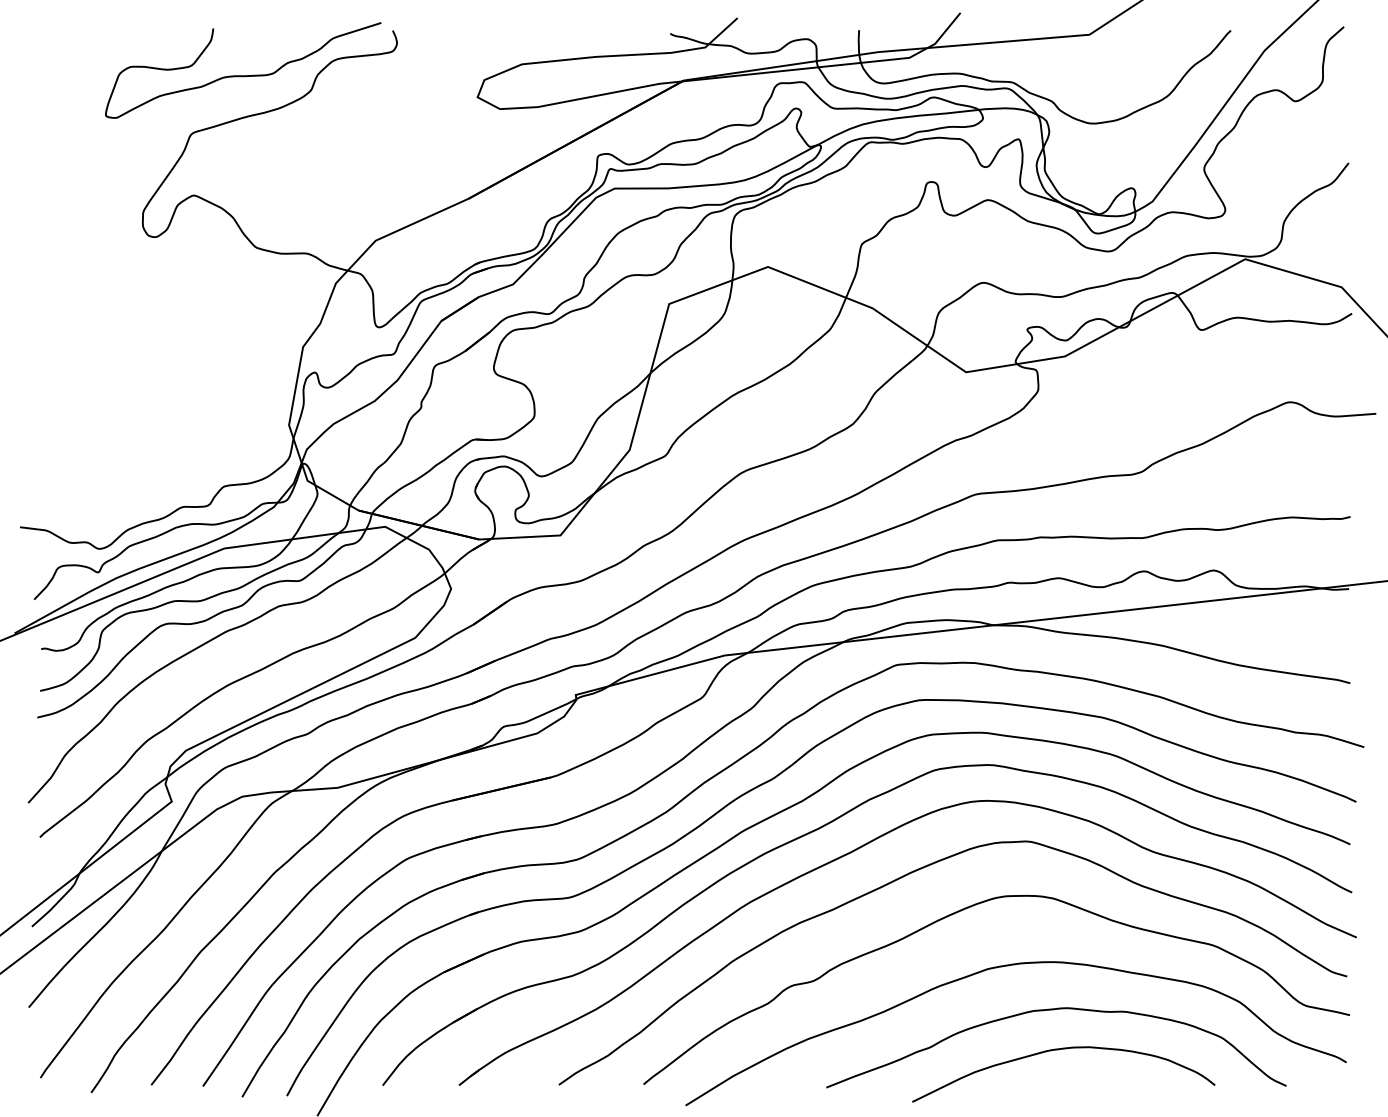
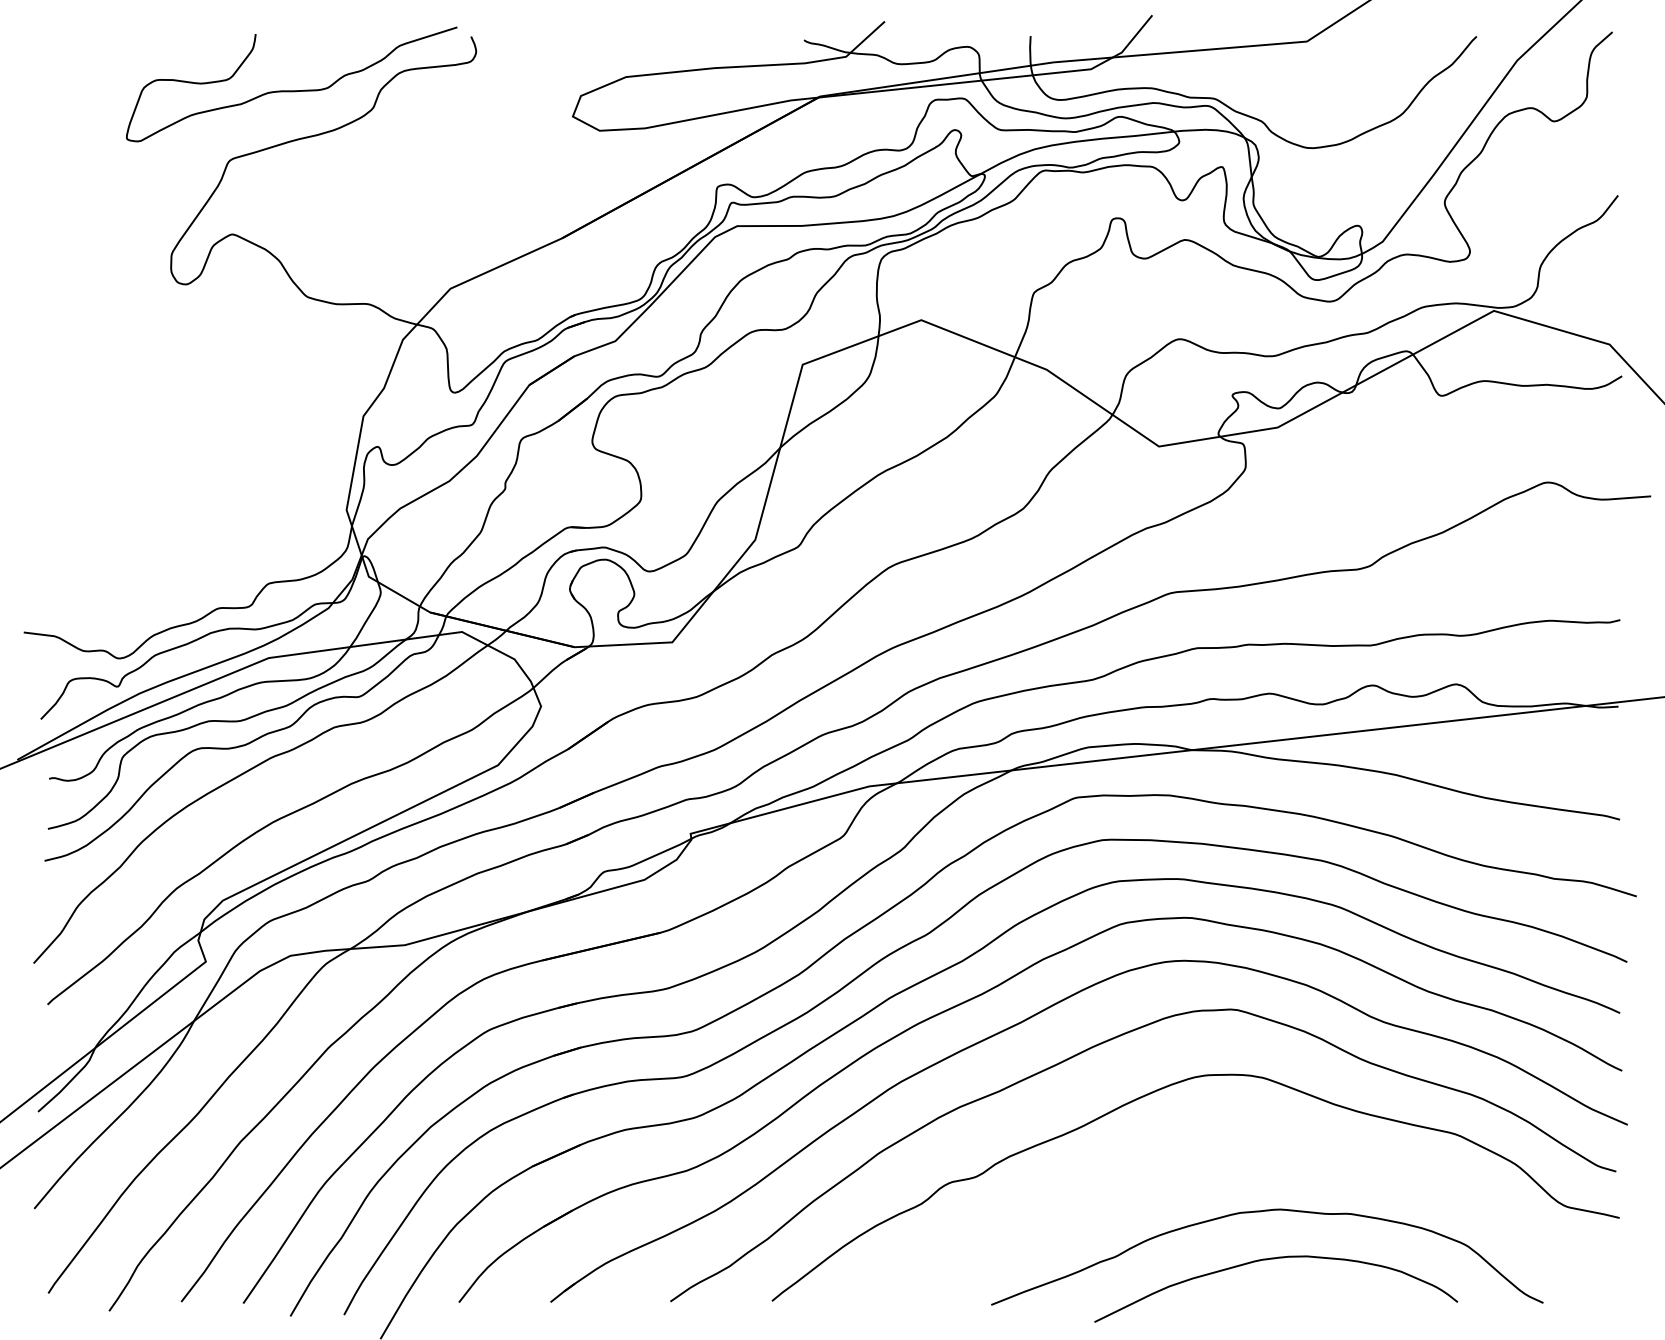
curve: (1008, 966) -> (1209, 1159), removed

